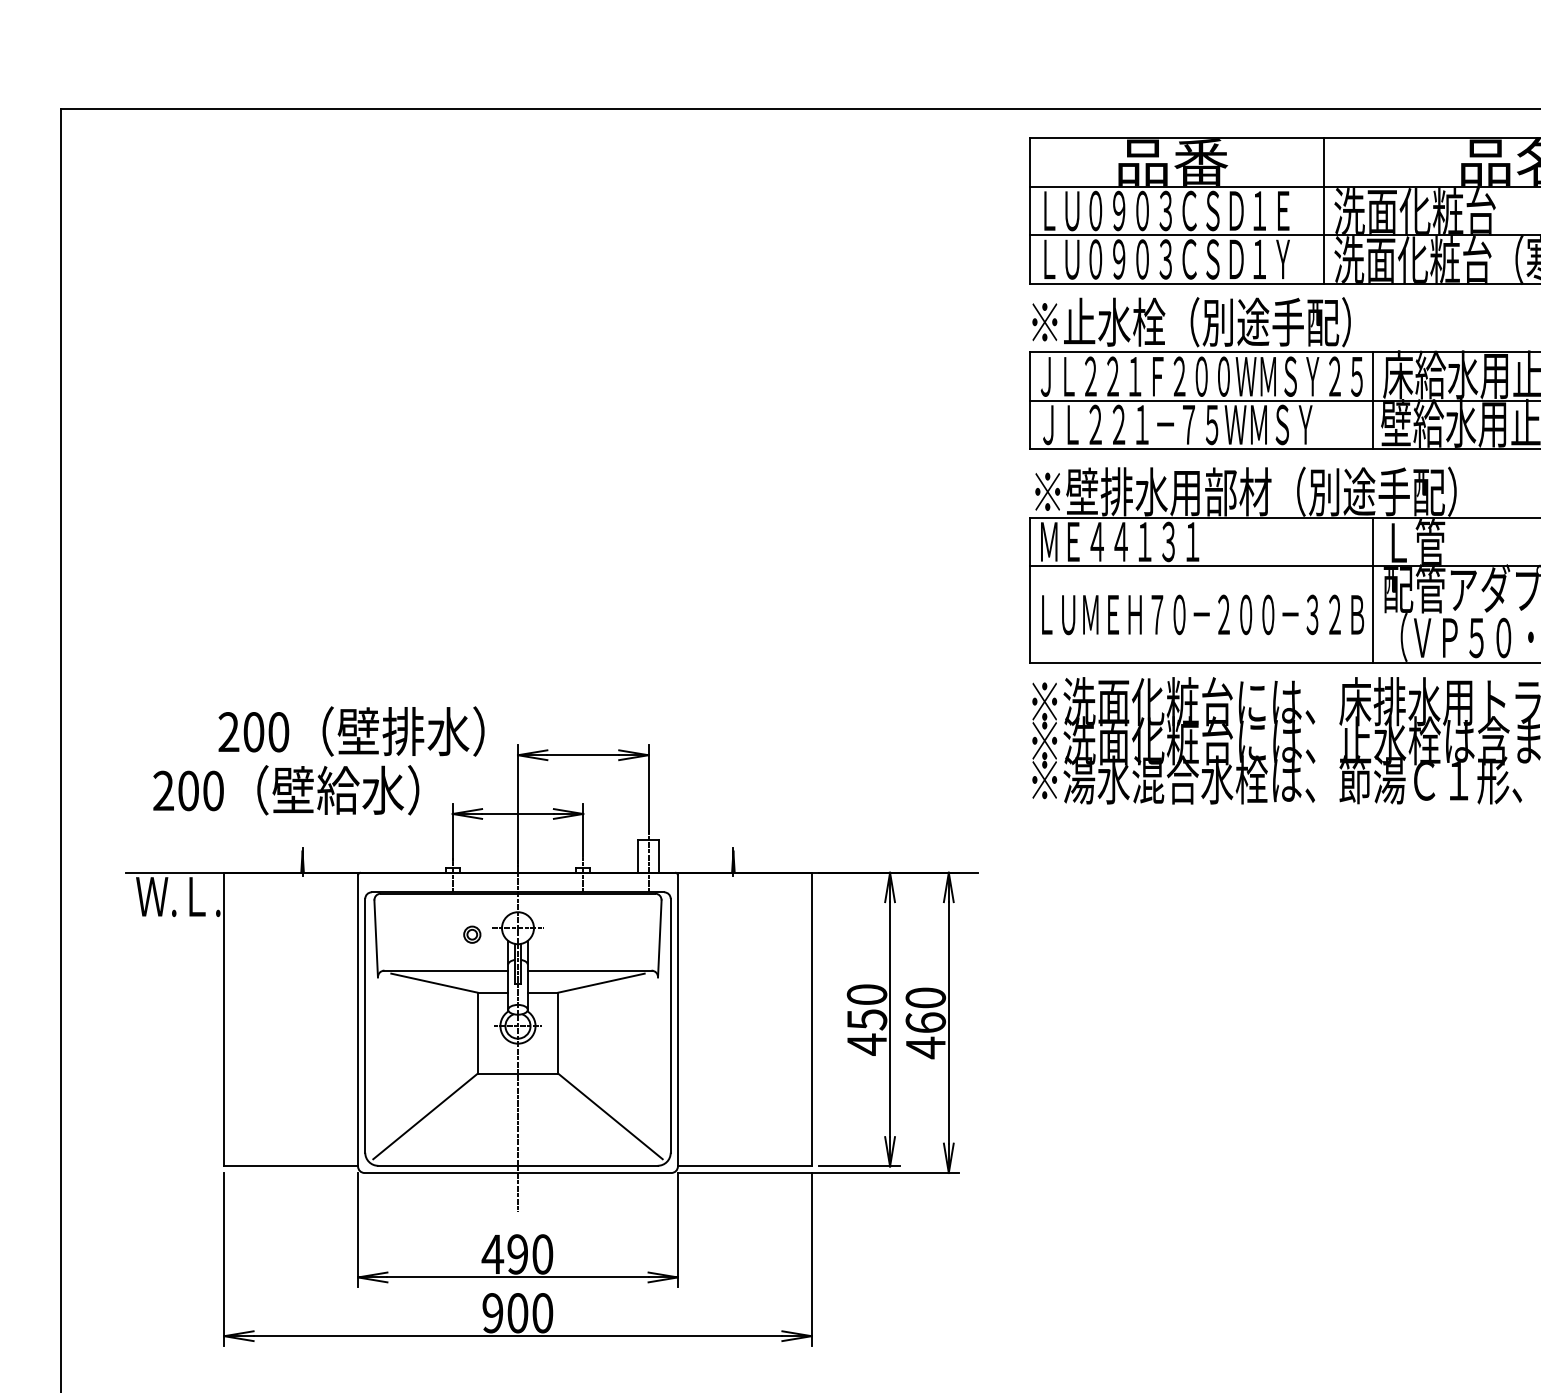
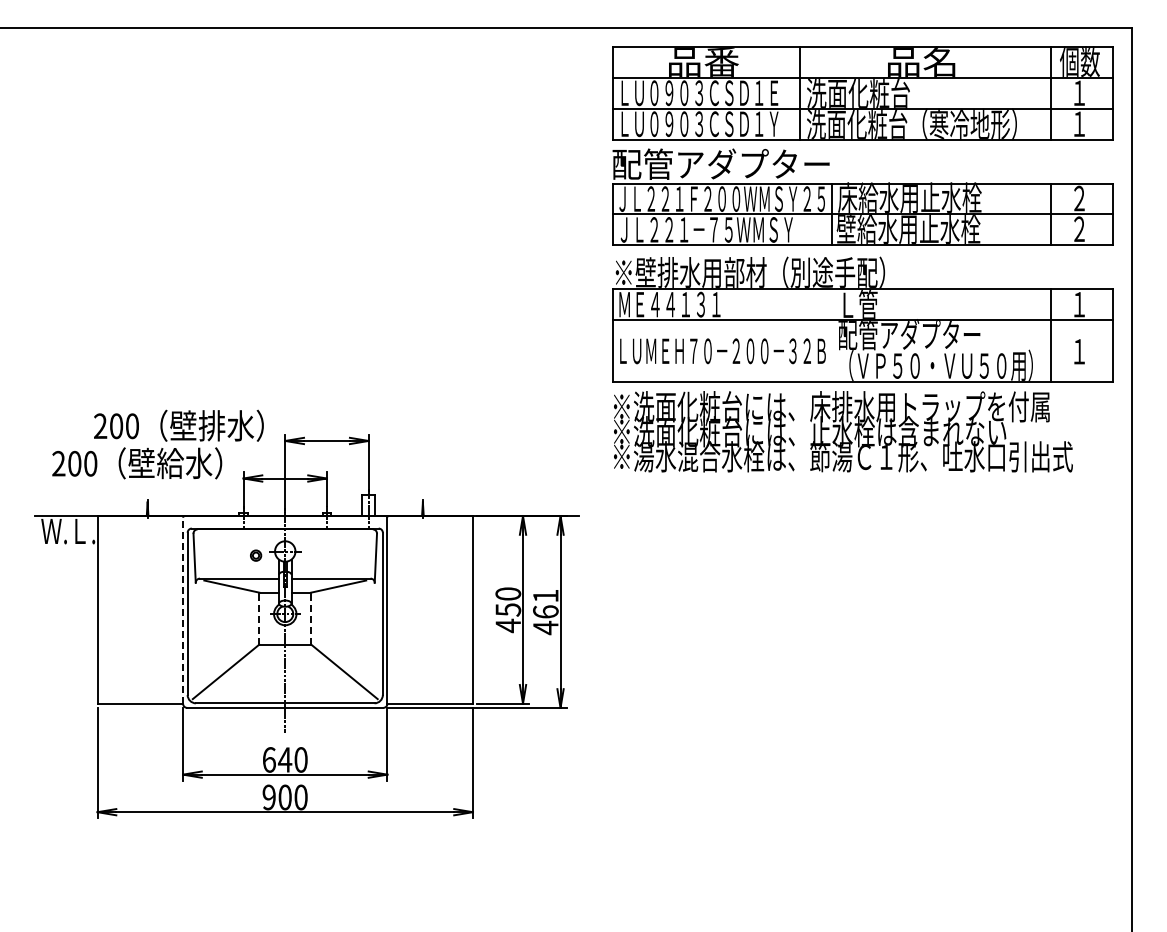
text: (1199, 322) -> (720, 164), ※止水栓（別途手配） -> 配管アダプター
line: (1372, 590) -> (831, 335), removed
text: (925, 997) -> (545, 595), 460 -> 461
line: (358, 1020) -> (183, 610), solid -> dashed
line: (477, 1033) -> (259, 618), solid -> dashed
line: (559, 1033) -> (311, 618), solid -> dashed
text: (505, 1253) -> (277, 759), 490 -> 640

